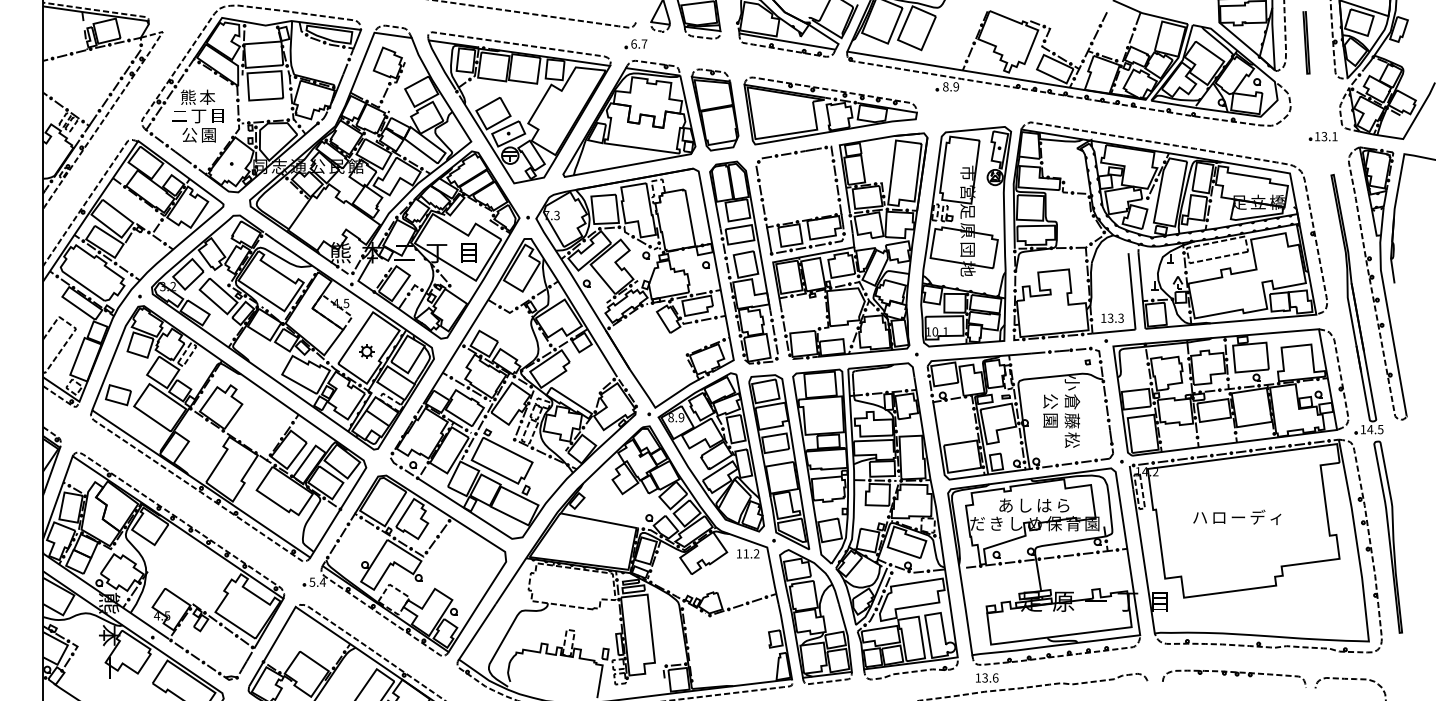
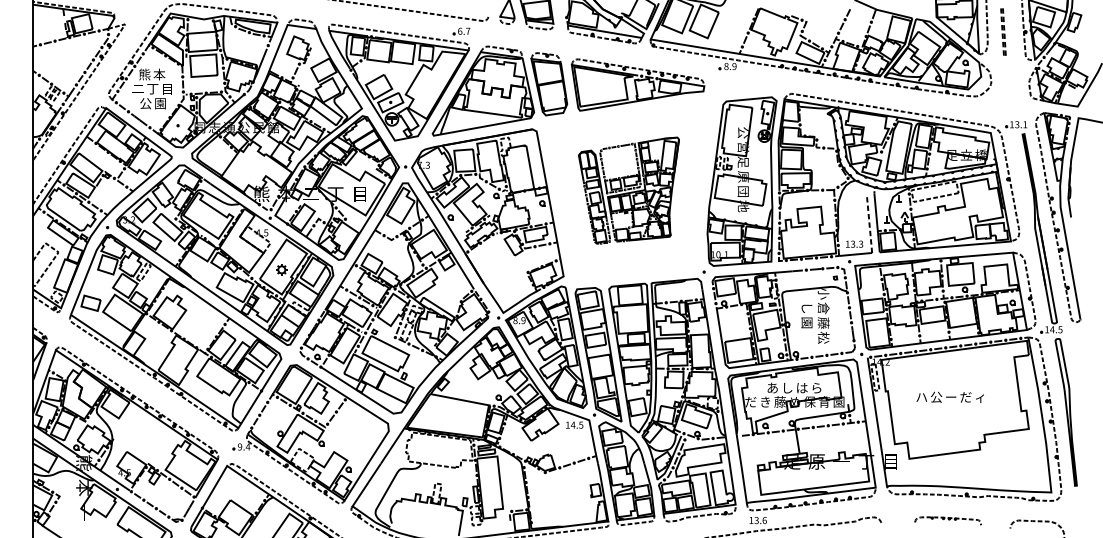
part: (635, 44) -> (461, 31), moved
line: (1307, 73) -> (1004, 56), solid -> dashed
part: (1322, 136) -> (1015, 124), moved
text: (967, 172) -> (743, 132), 市 -> 公
part: (818, 248) -> (628, 190), size x0.6
line: (1131, 290) -> (869, 222), solid -> dashed
text: (1050, 401) -> (806, 308), 公 -> し
text: (1257, 516) -> (965, 396), デ -> だ
text: (1219, 517) -> (936, 397), ロ -> 公
text: (1015, 523) -> (779, 401), し -> 藤
text: (751, 553) -> (577, 424), 11.2 -> 14.5
text: (312, 581) -> (240, 446), 5.4 -> 9.4
part: (1234, 678) -> (948, 520), size x0.6

